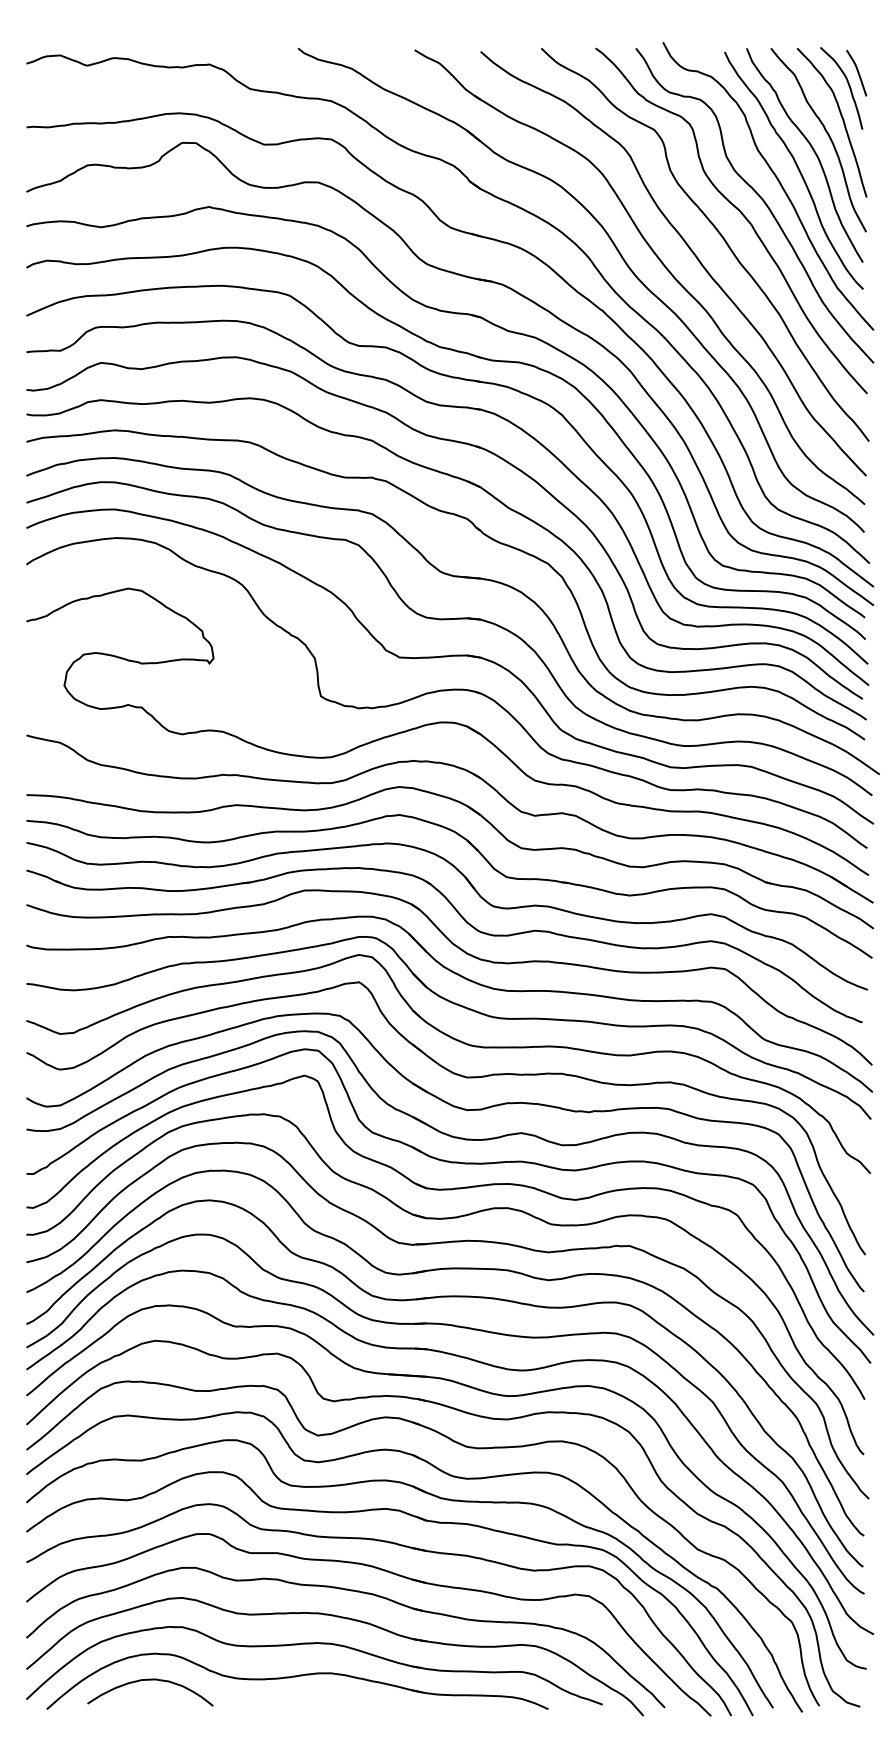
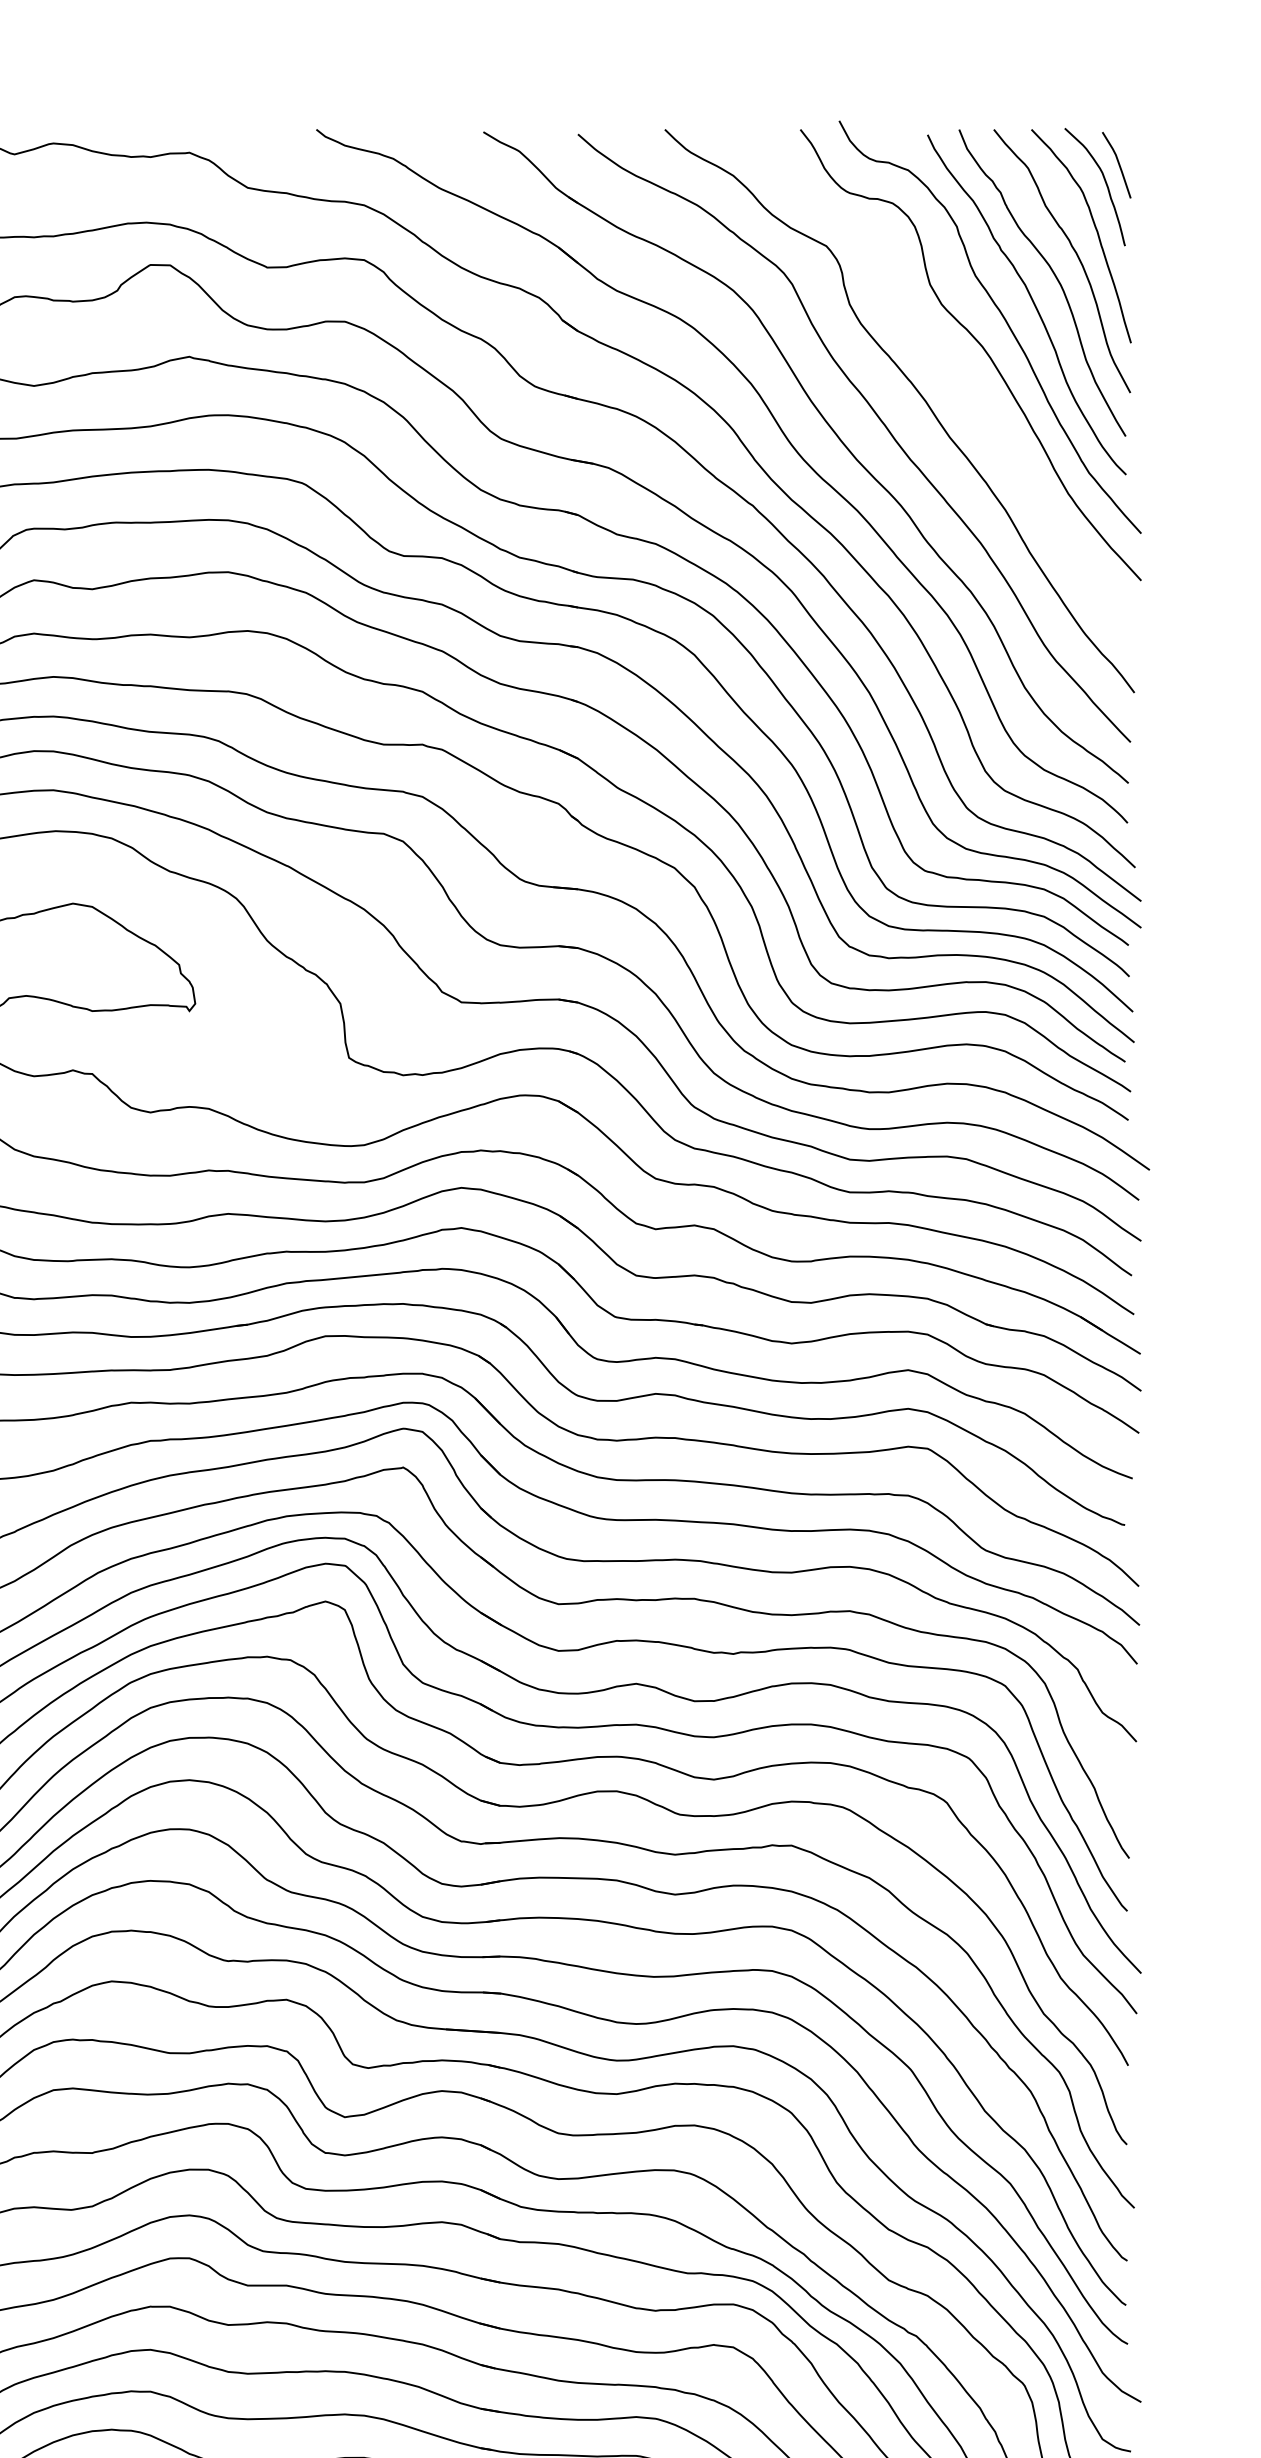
curve: (740, 213) -> (950, 366), removed

